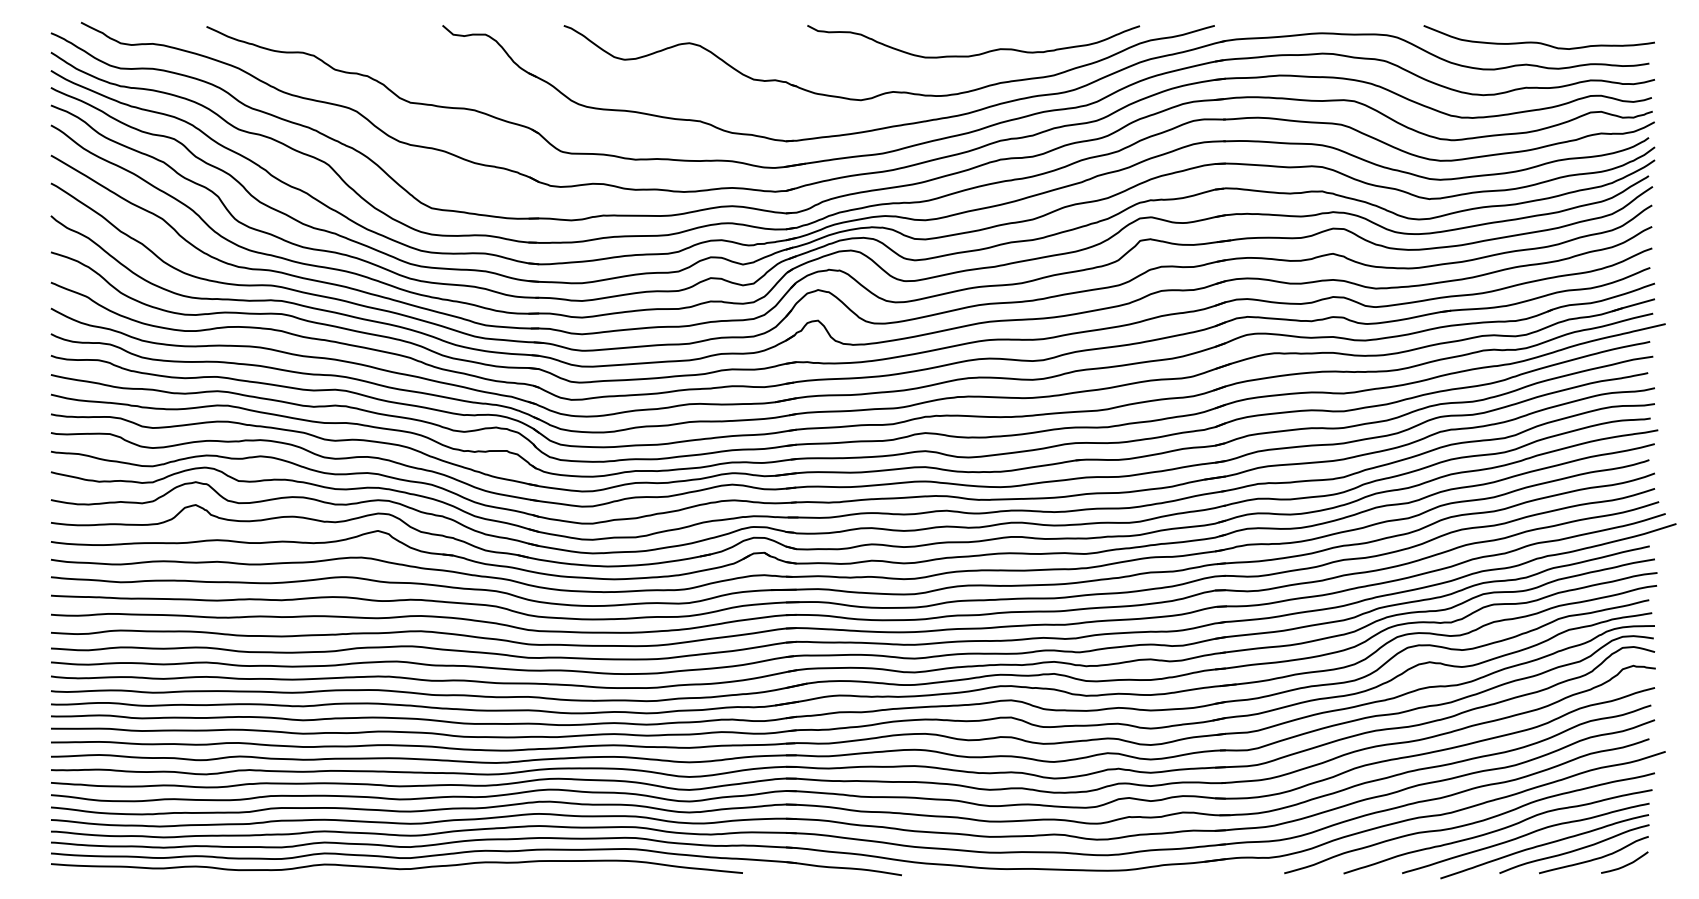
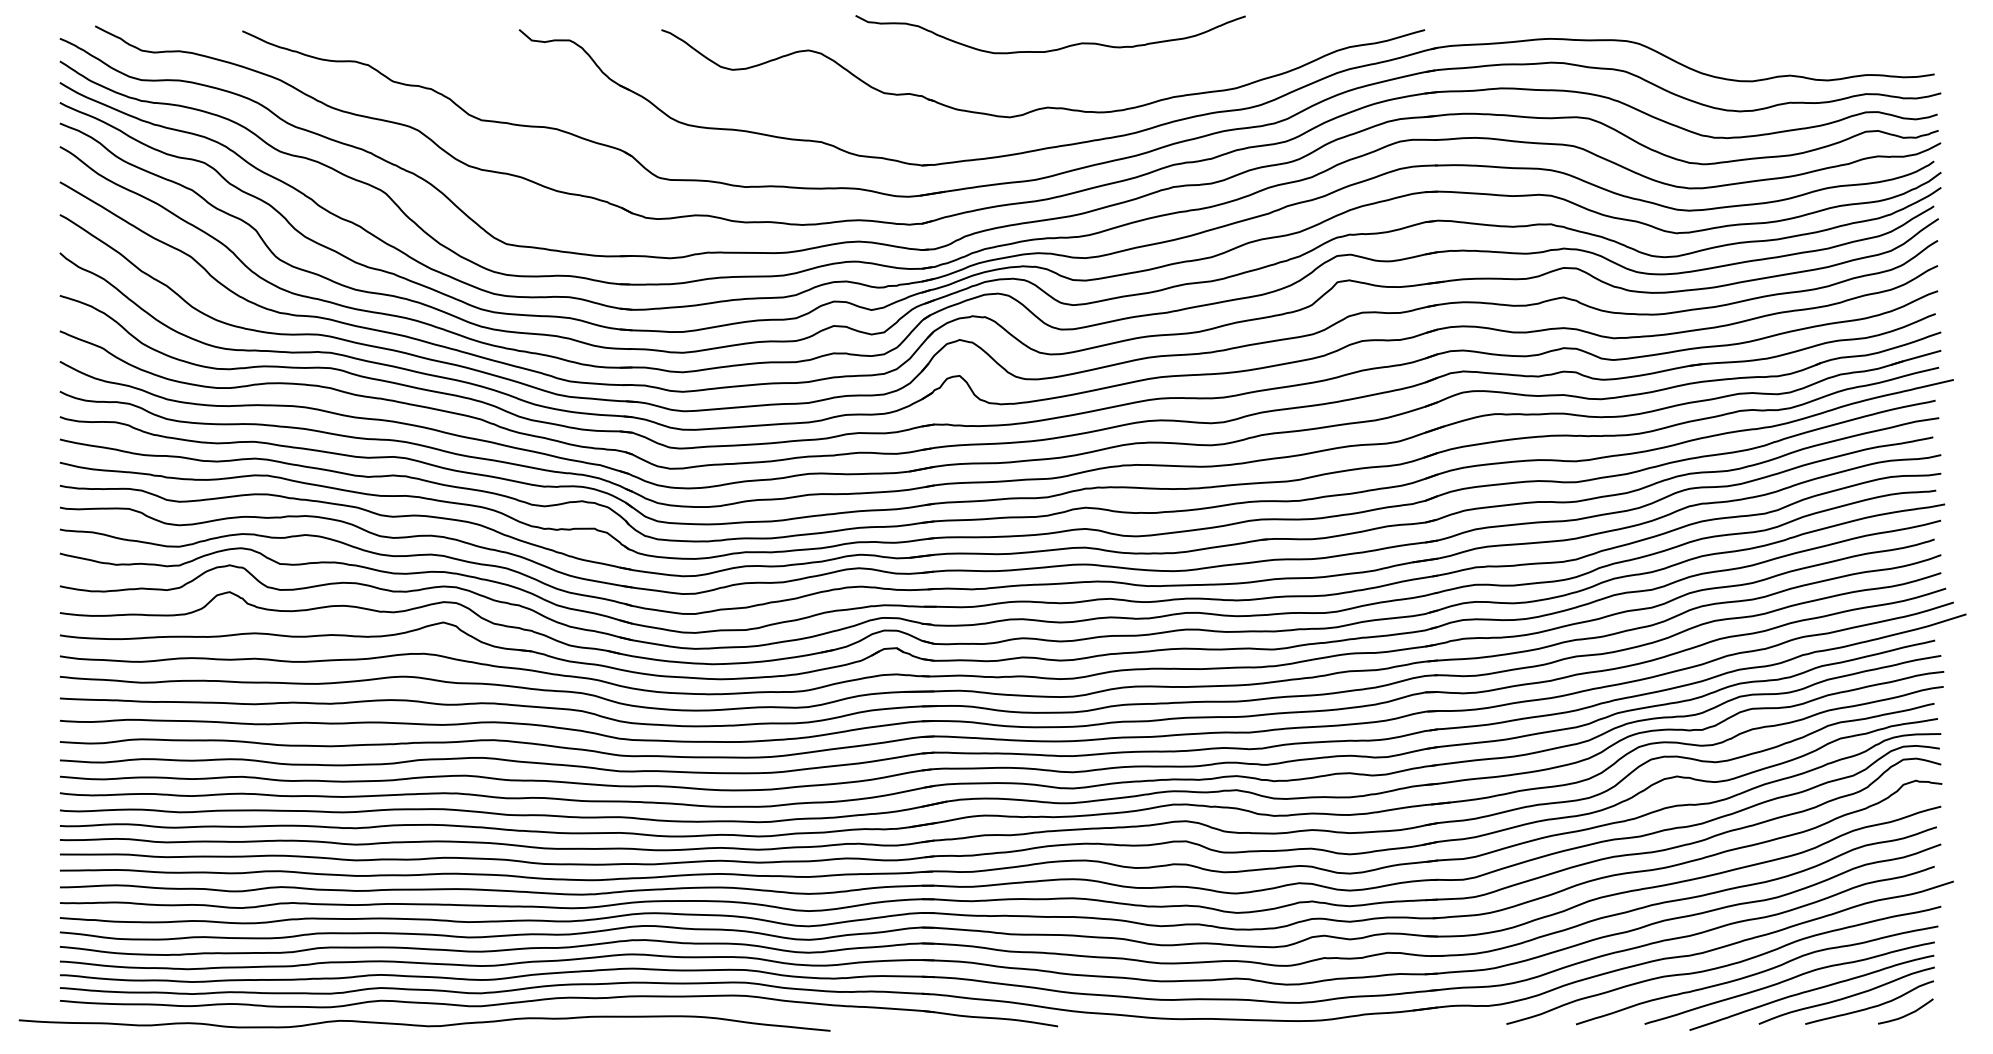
curve: (1536, 41) -> (1802, 48), removed
curve: (978, 53) -> (1056, 48), moved
curve: (396, 868) -> (424, 1025), moved

